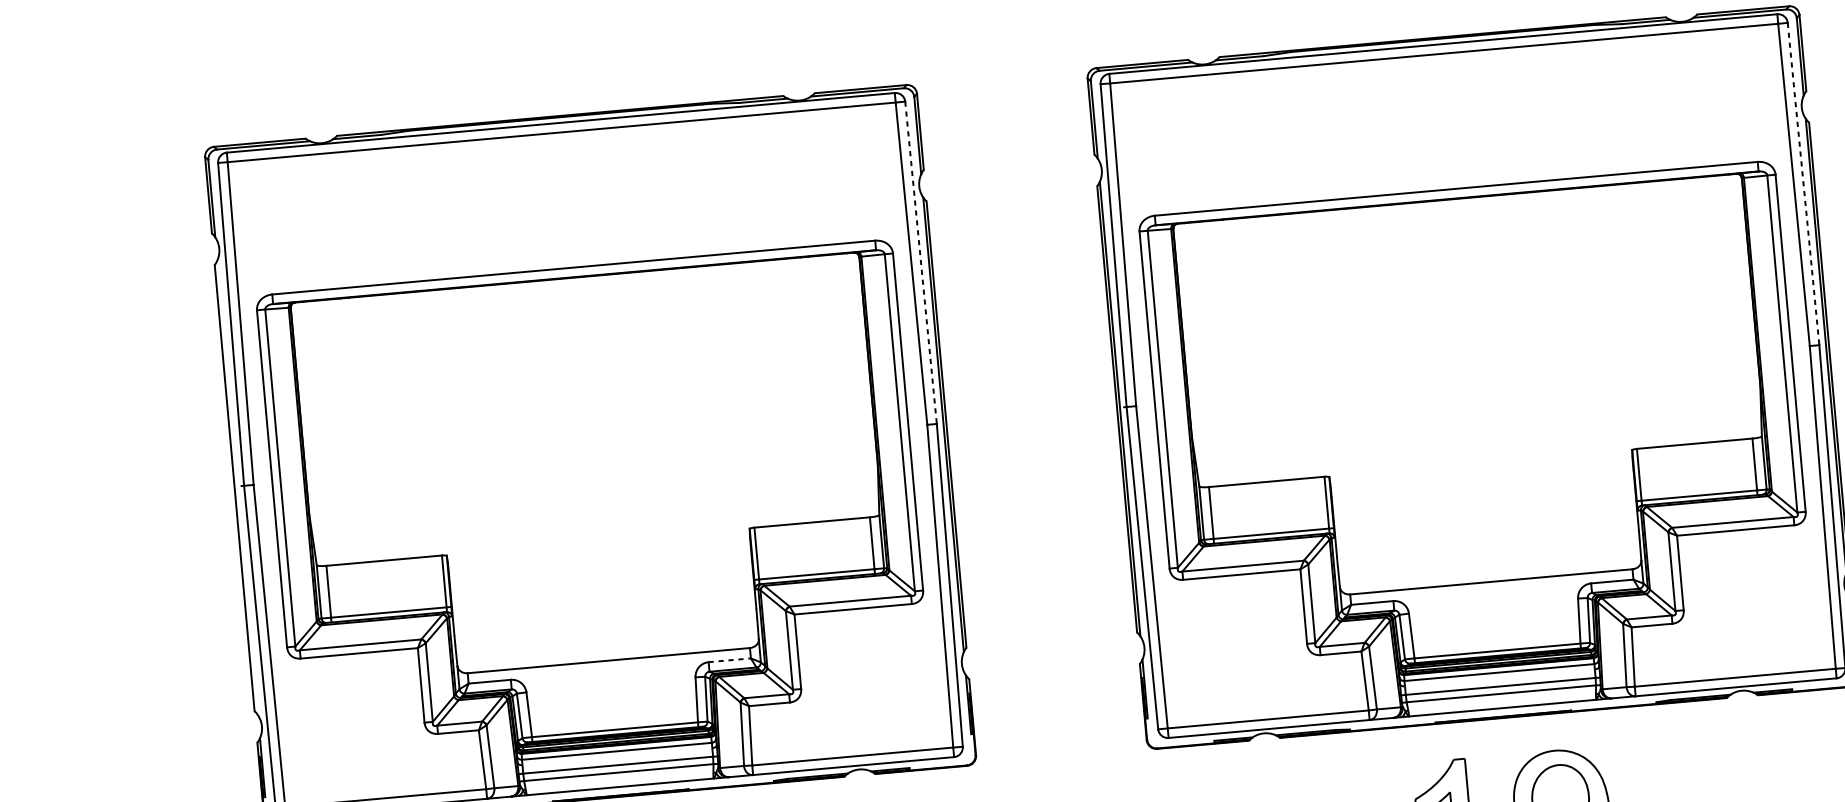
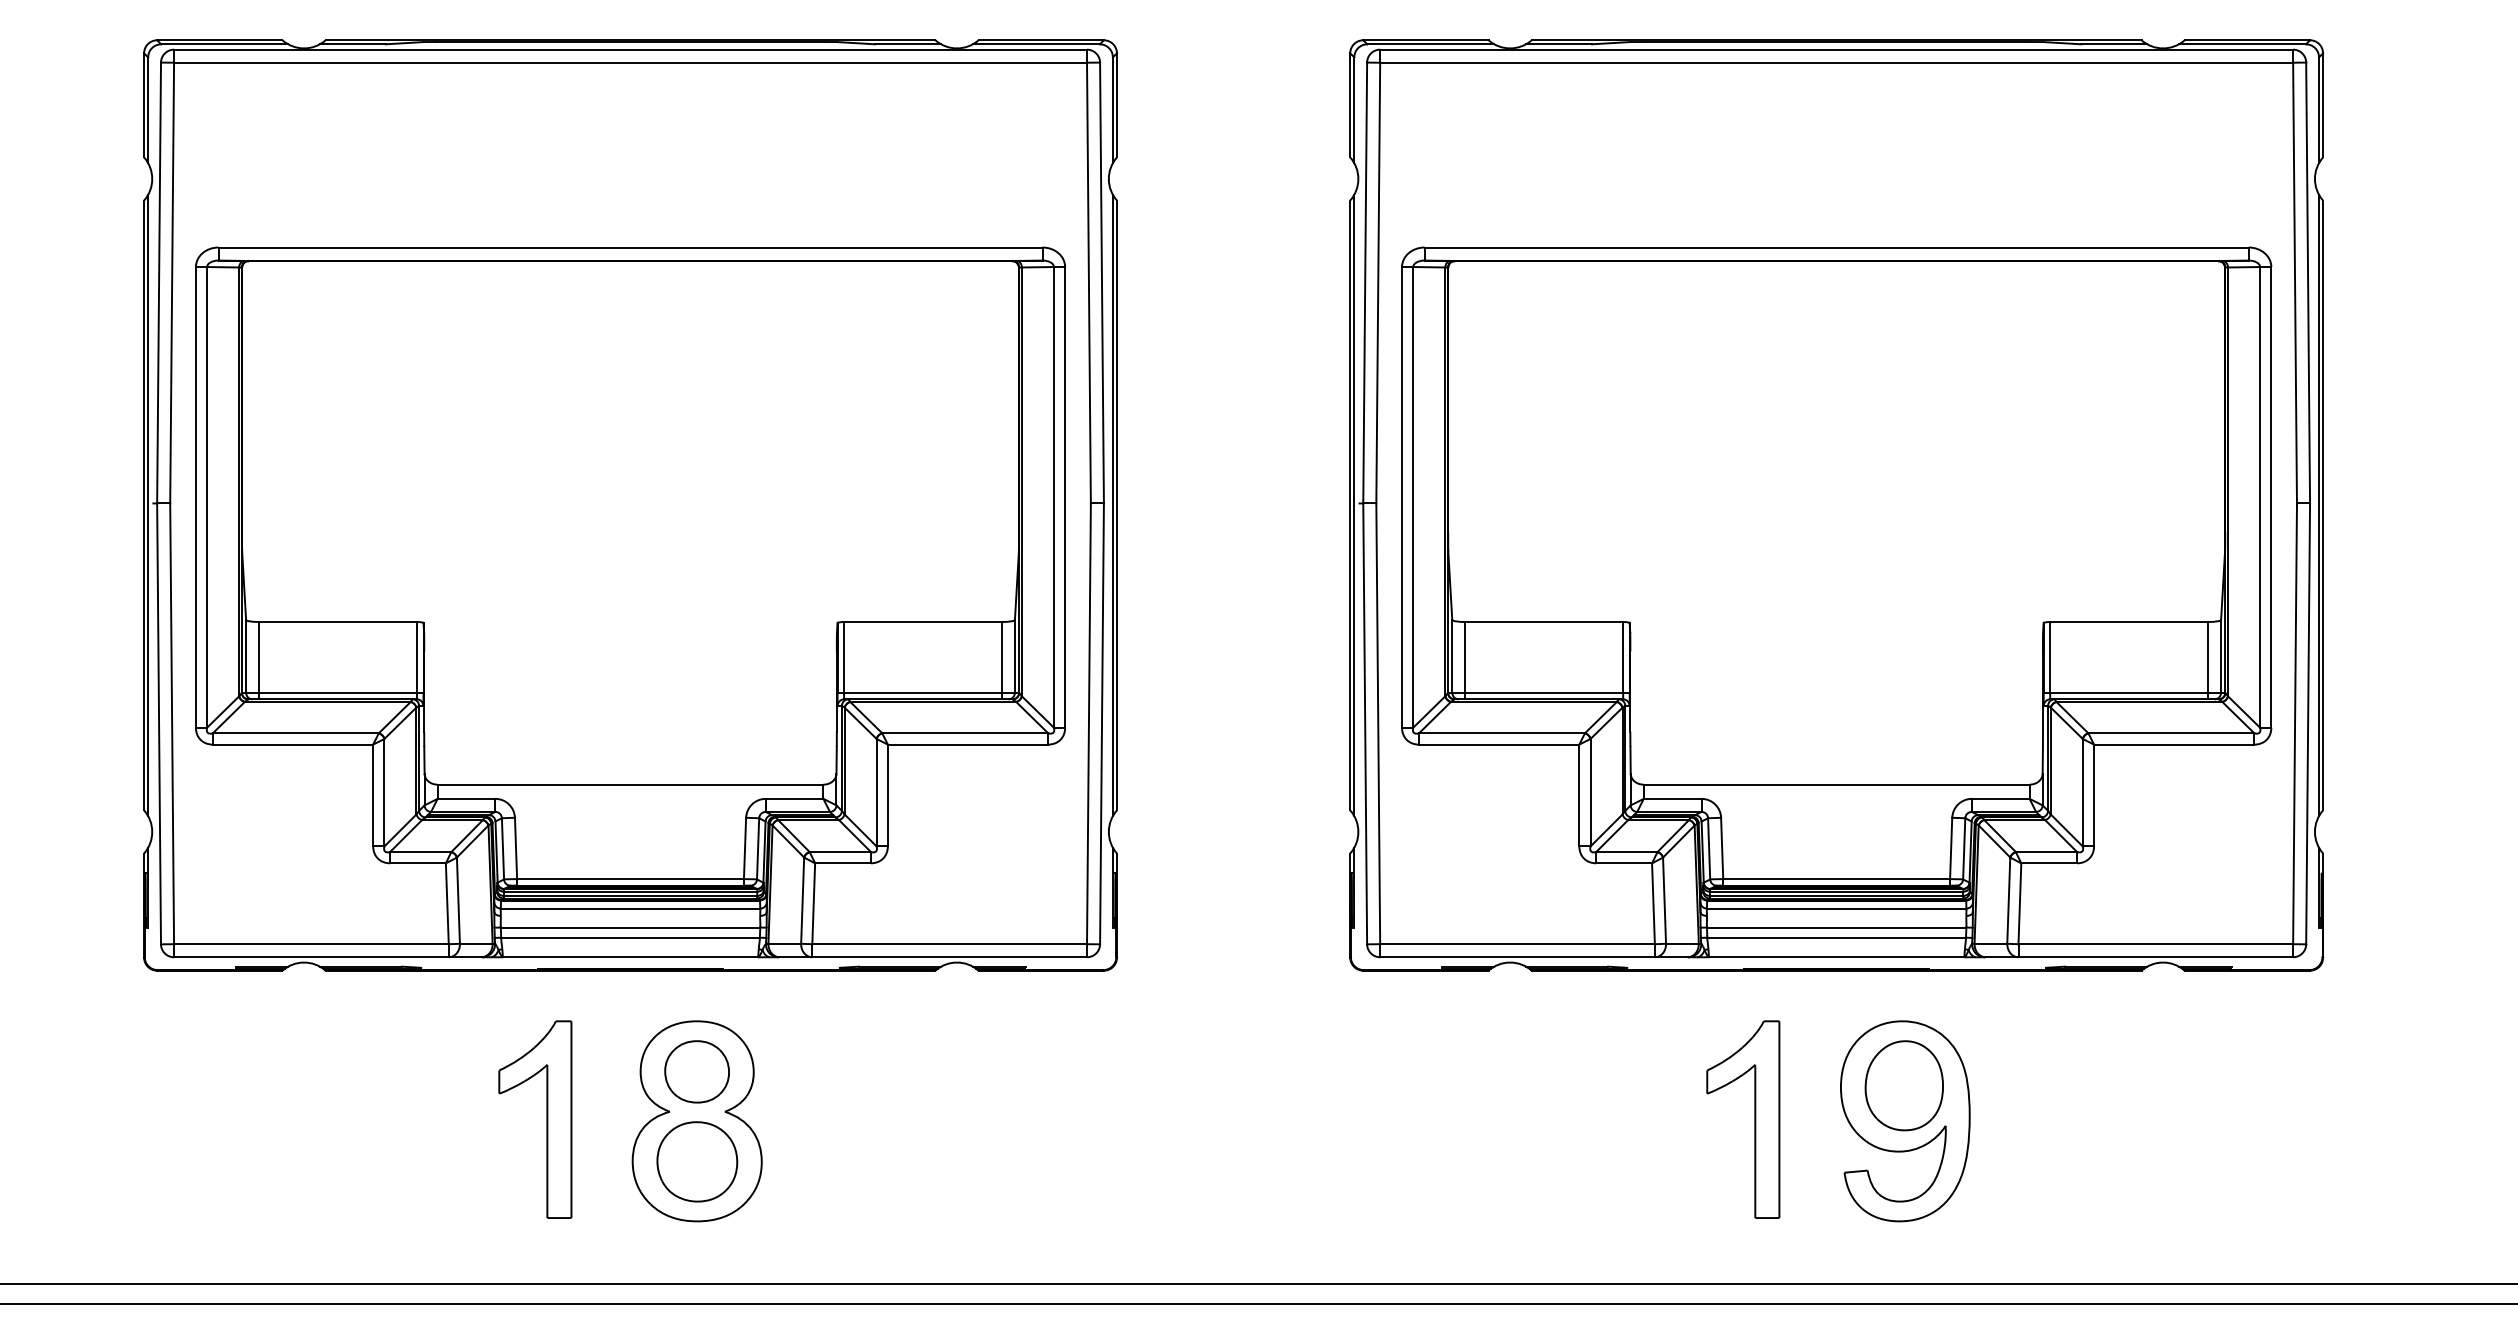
line: (1803, 184) -> (2308, 283), dashed -> solid
line: (921, 263) -> (1102, 283), dashed -> solid
line: (237, 487) -> (148, 505), added
line: (729, 660) -> (794, 798), dashed -> solid

